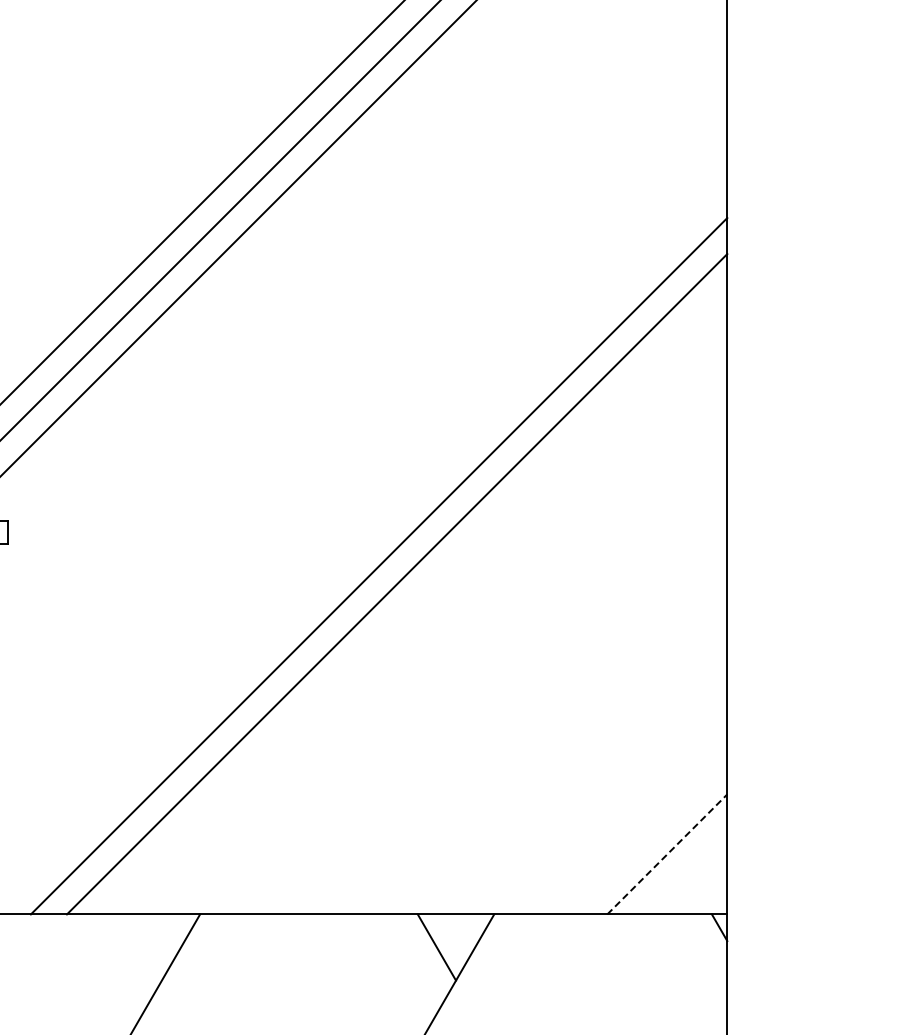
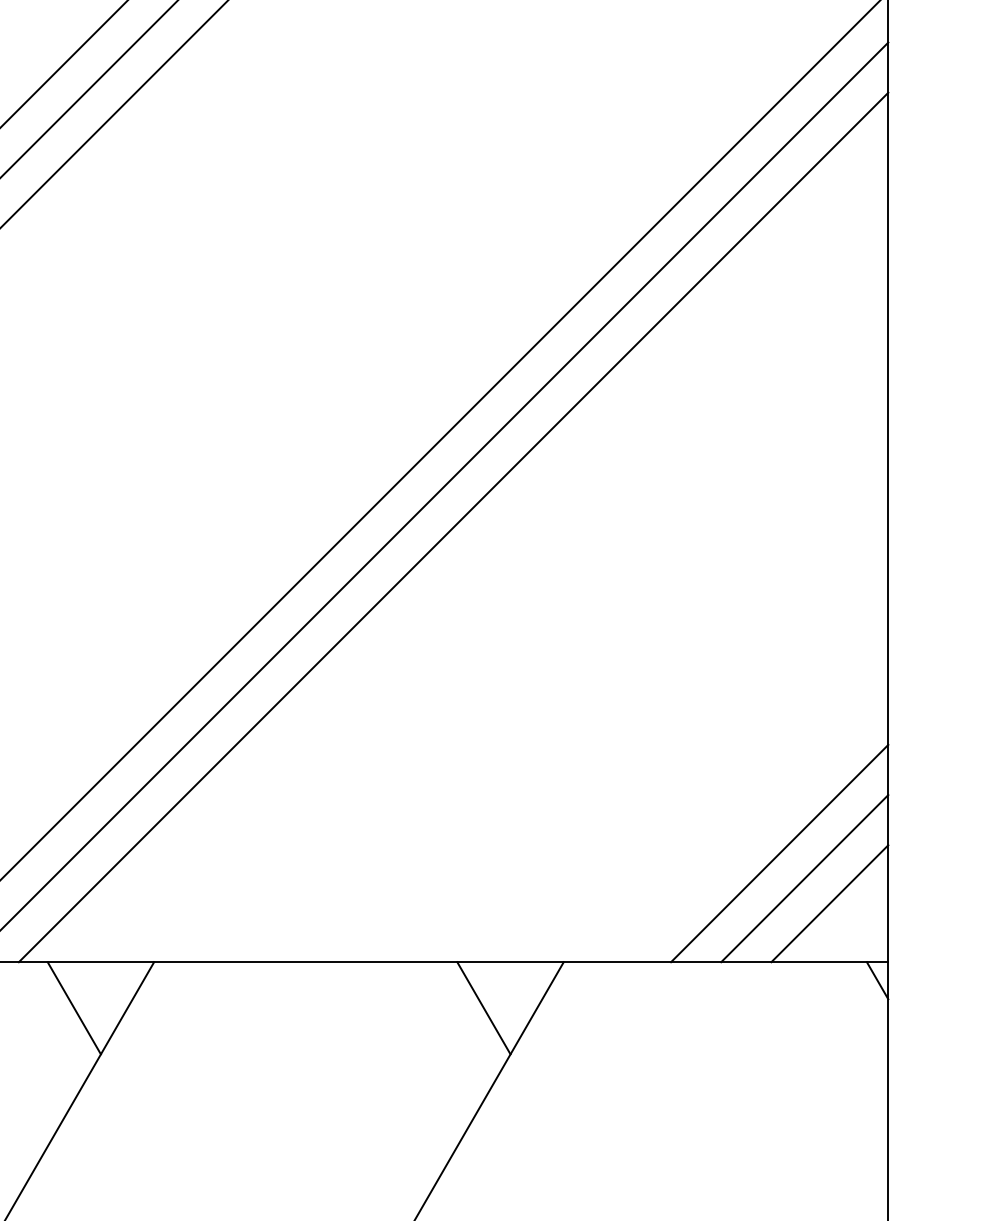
line: (414, 602) -> (452, 527), added
line: (649, 836) -> (779, 853), added
line: (667, 854) -> (805, 878), dashed -> solid
line: (685, 872) -> (830, 903), added
line: (142, 947) -> (73, 1008), added

